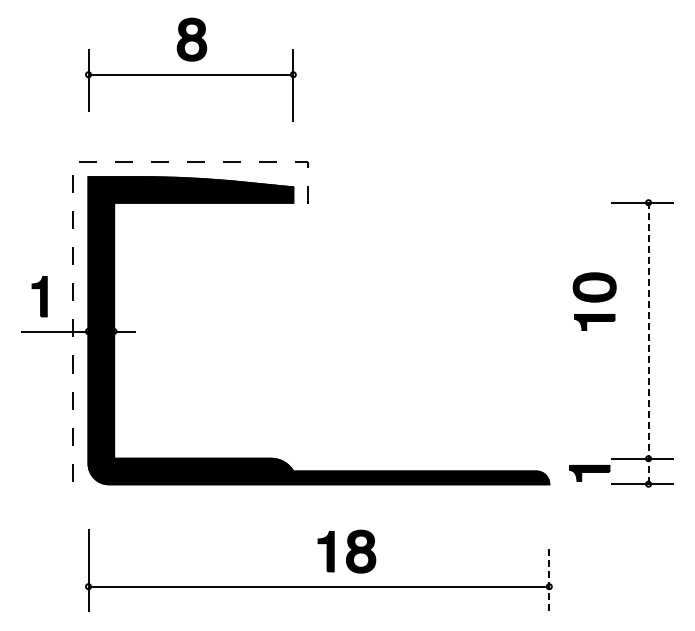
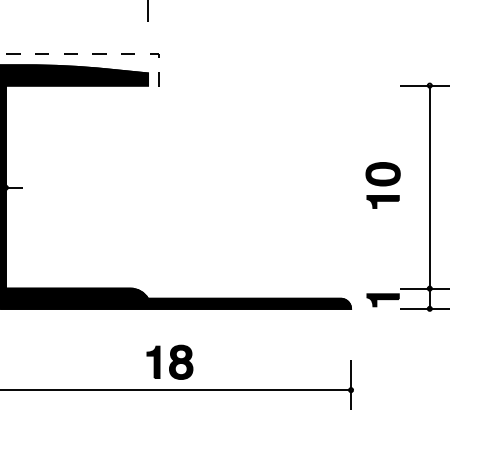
part: (594, 301) -> (382, 185), moved
line: (648, 343) -> (429, 197), dashed -> solid
part: (346, 551) -> (169, 362), moved
line: (549, 581) -> (351, 386), dashed -> solid

